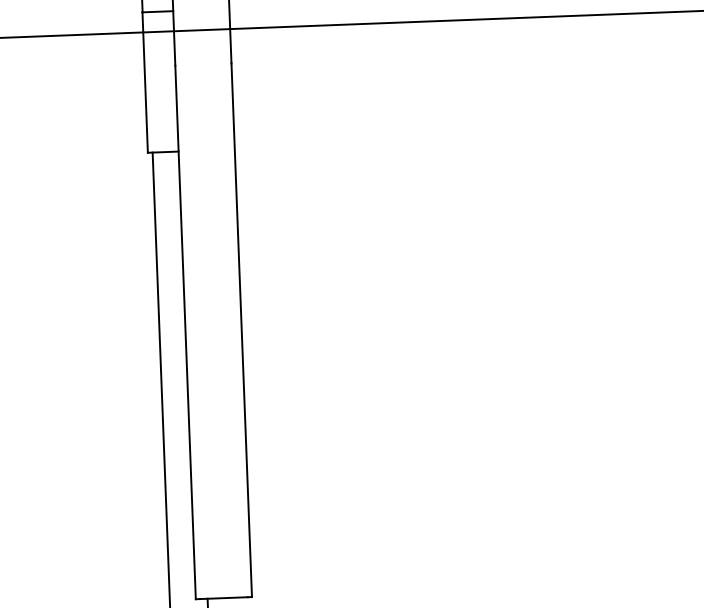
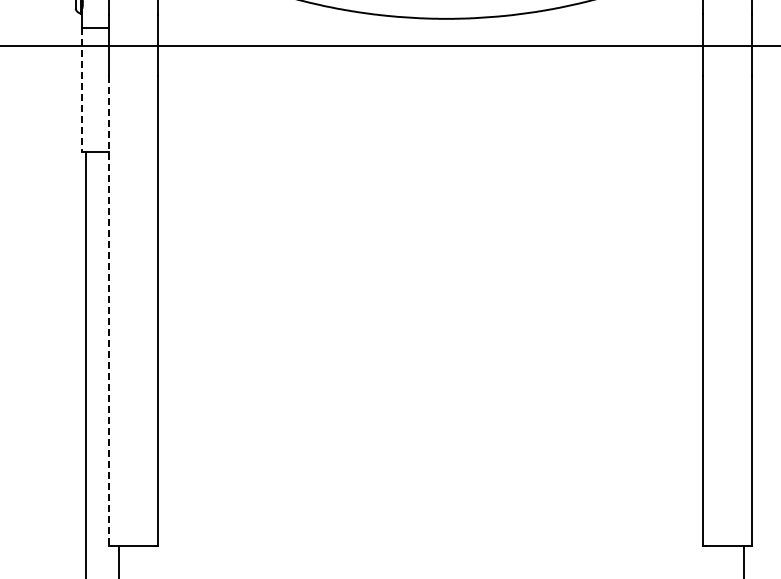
line: (144, 82) -> (81, 89), solid -> dashed
line: (185, 332) -> (108, 311), solid -> dashed

